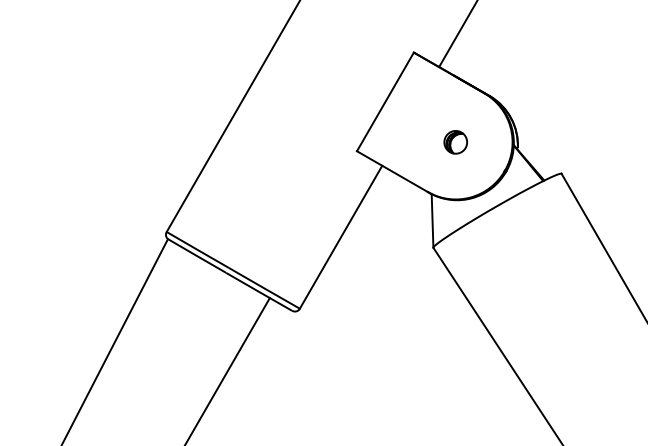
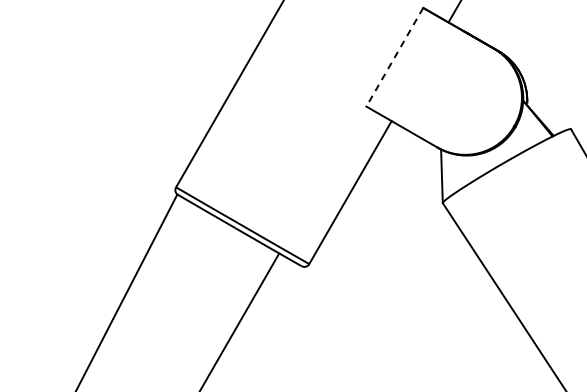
line: (385, 101) -> (394, 56), solid -> dashed
part: (455, 142) -> (464, 97), removed

